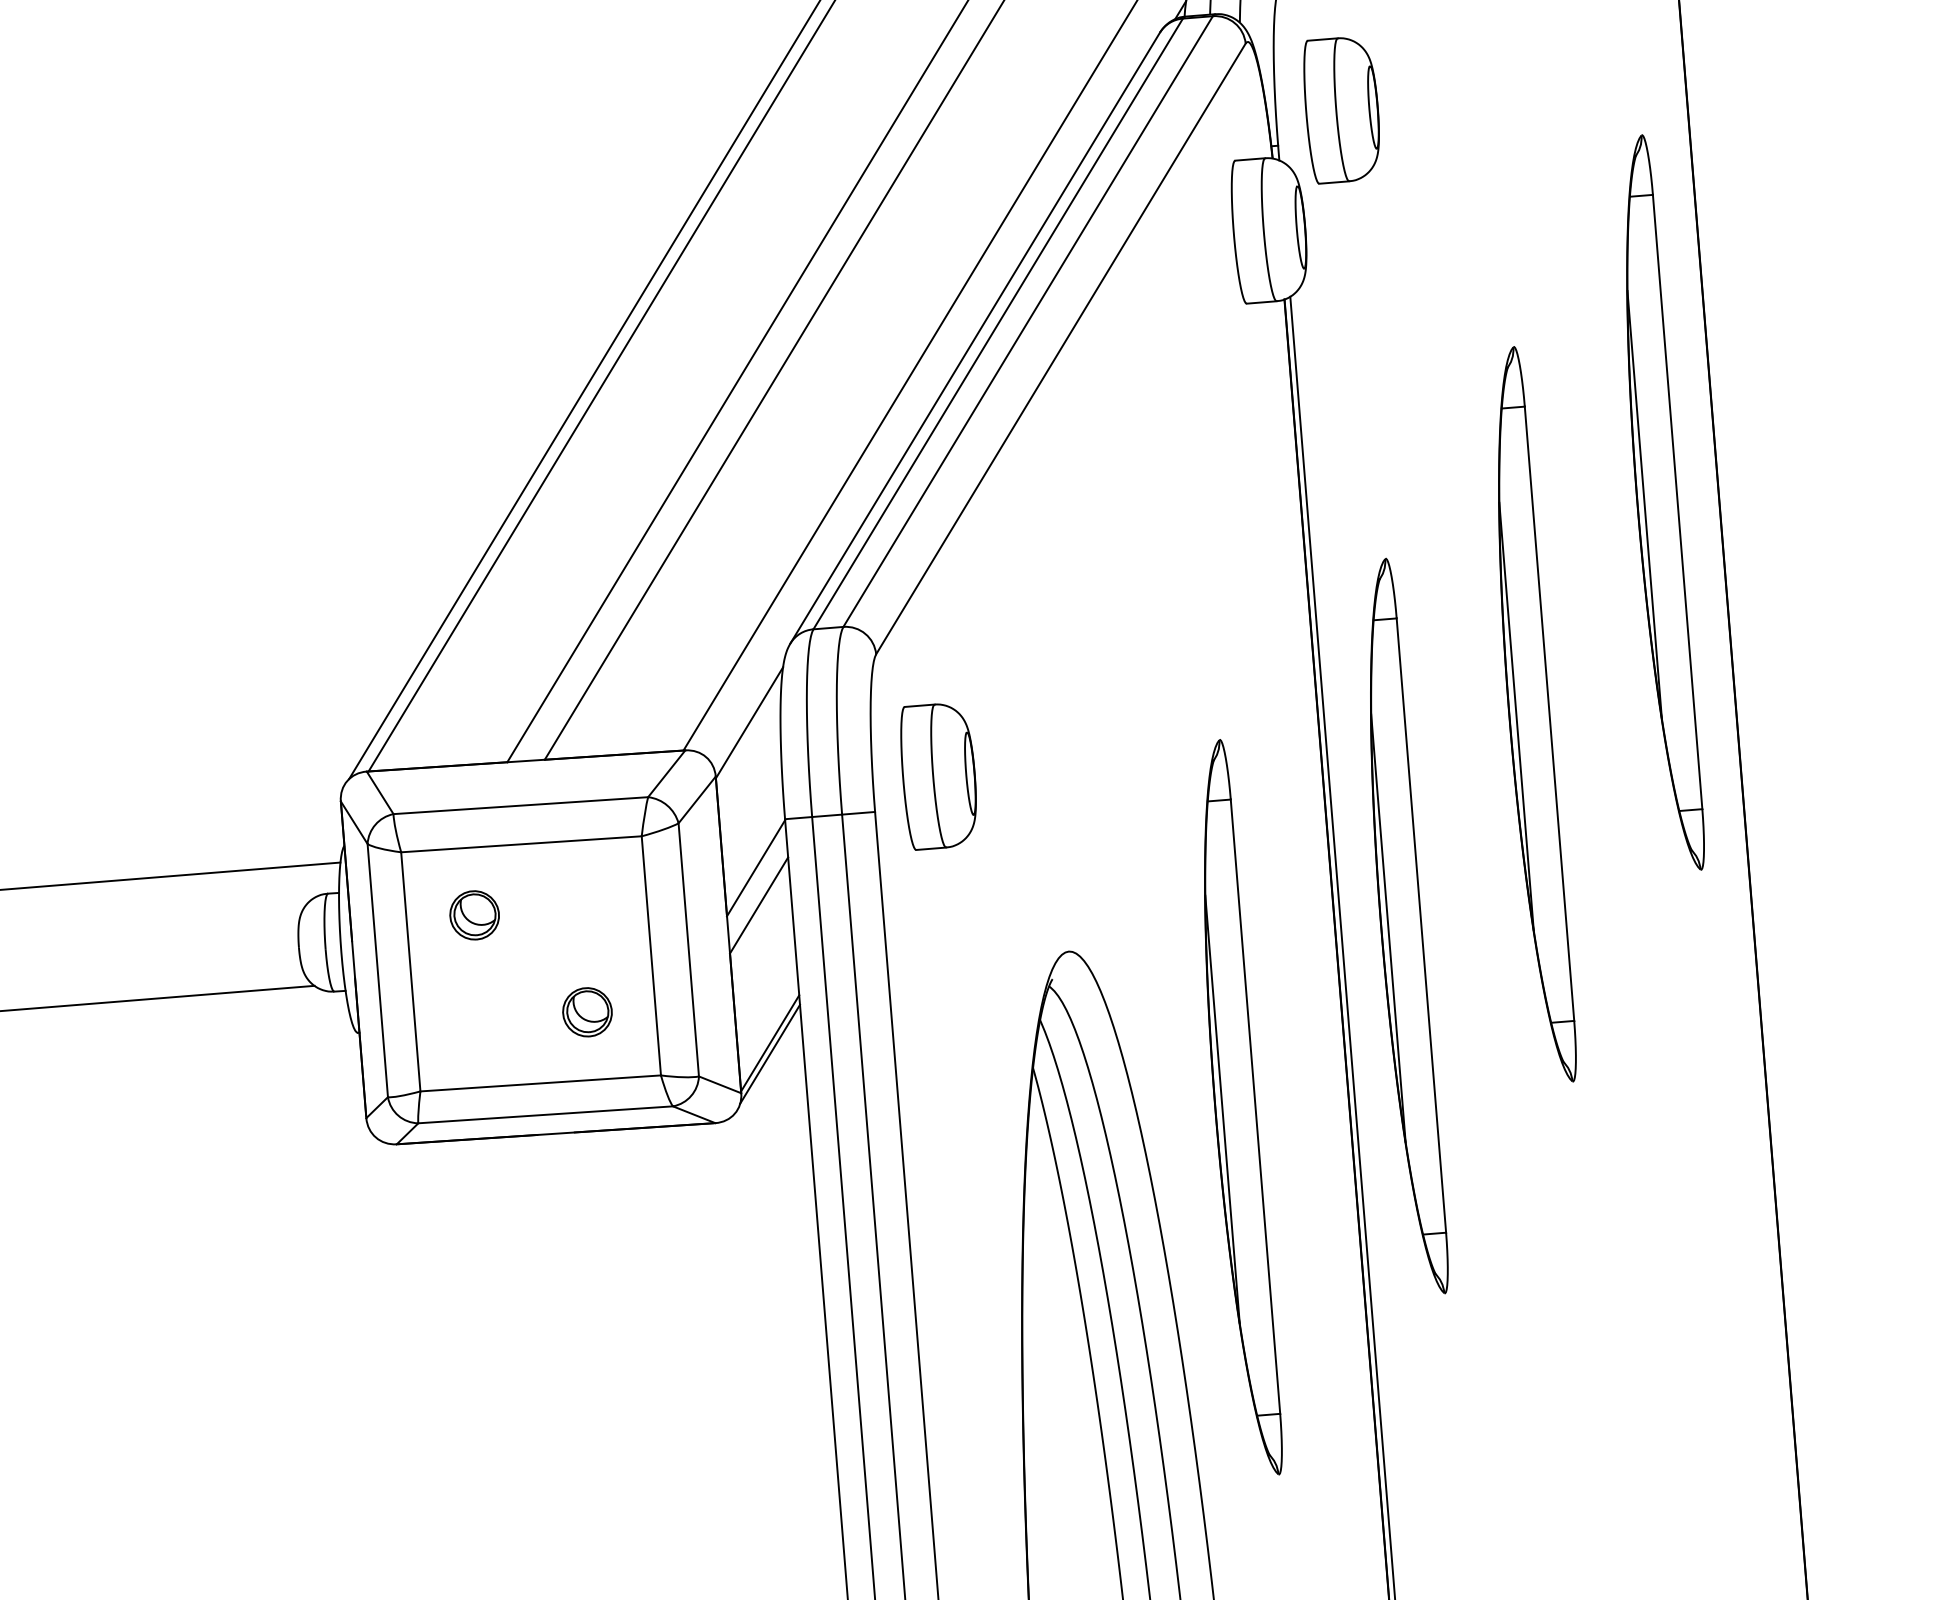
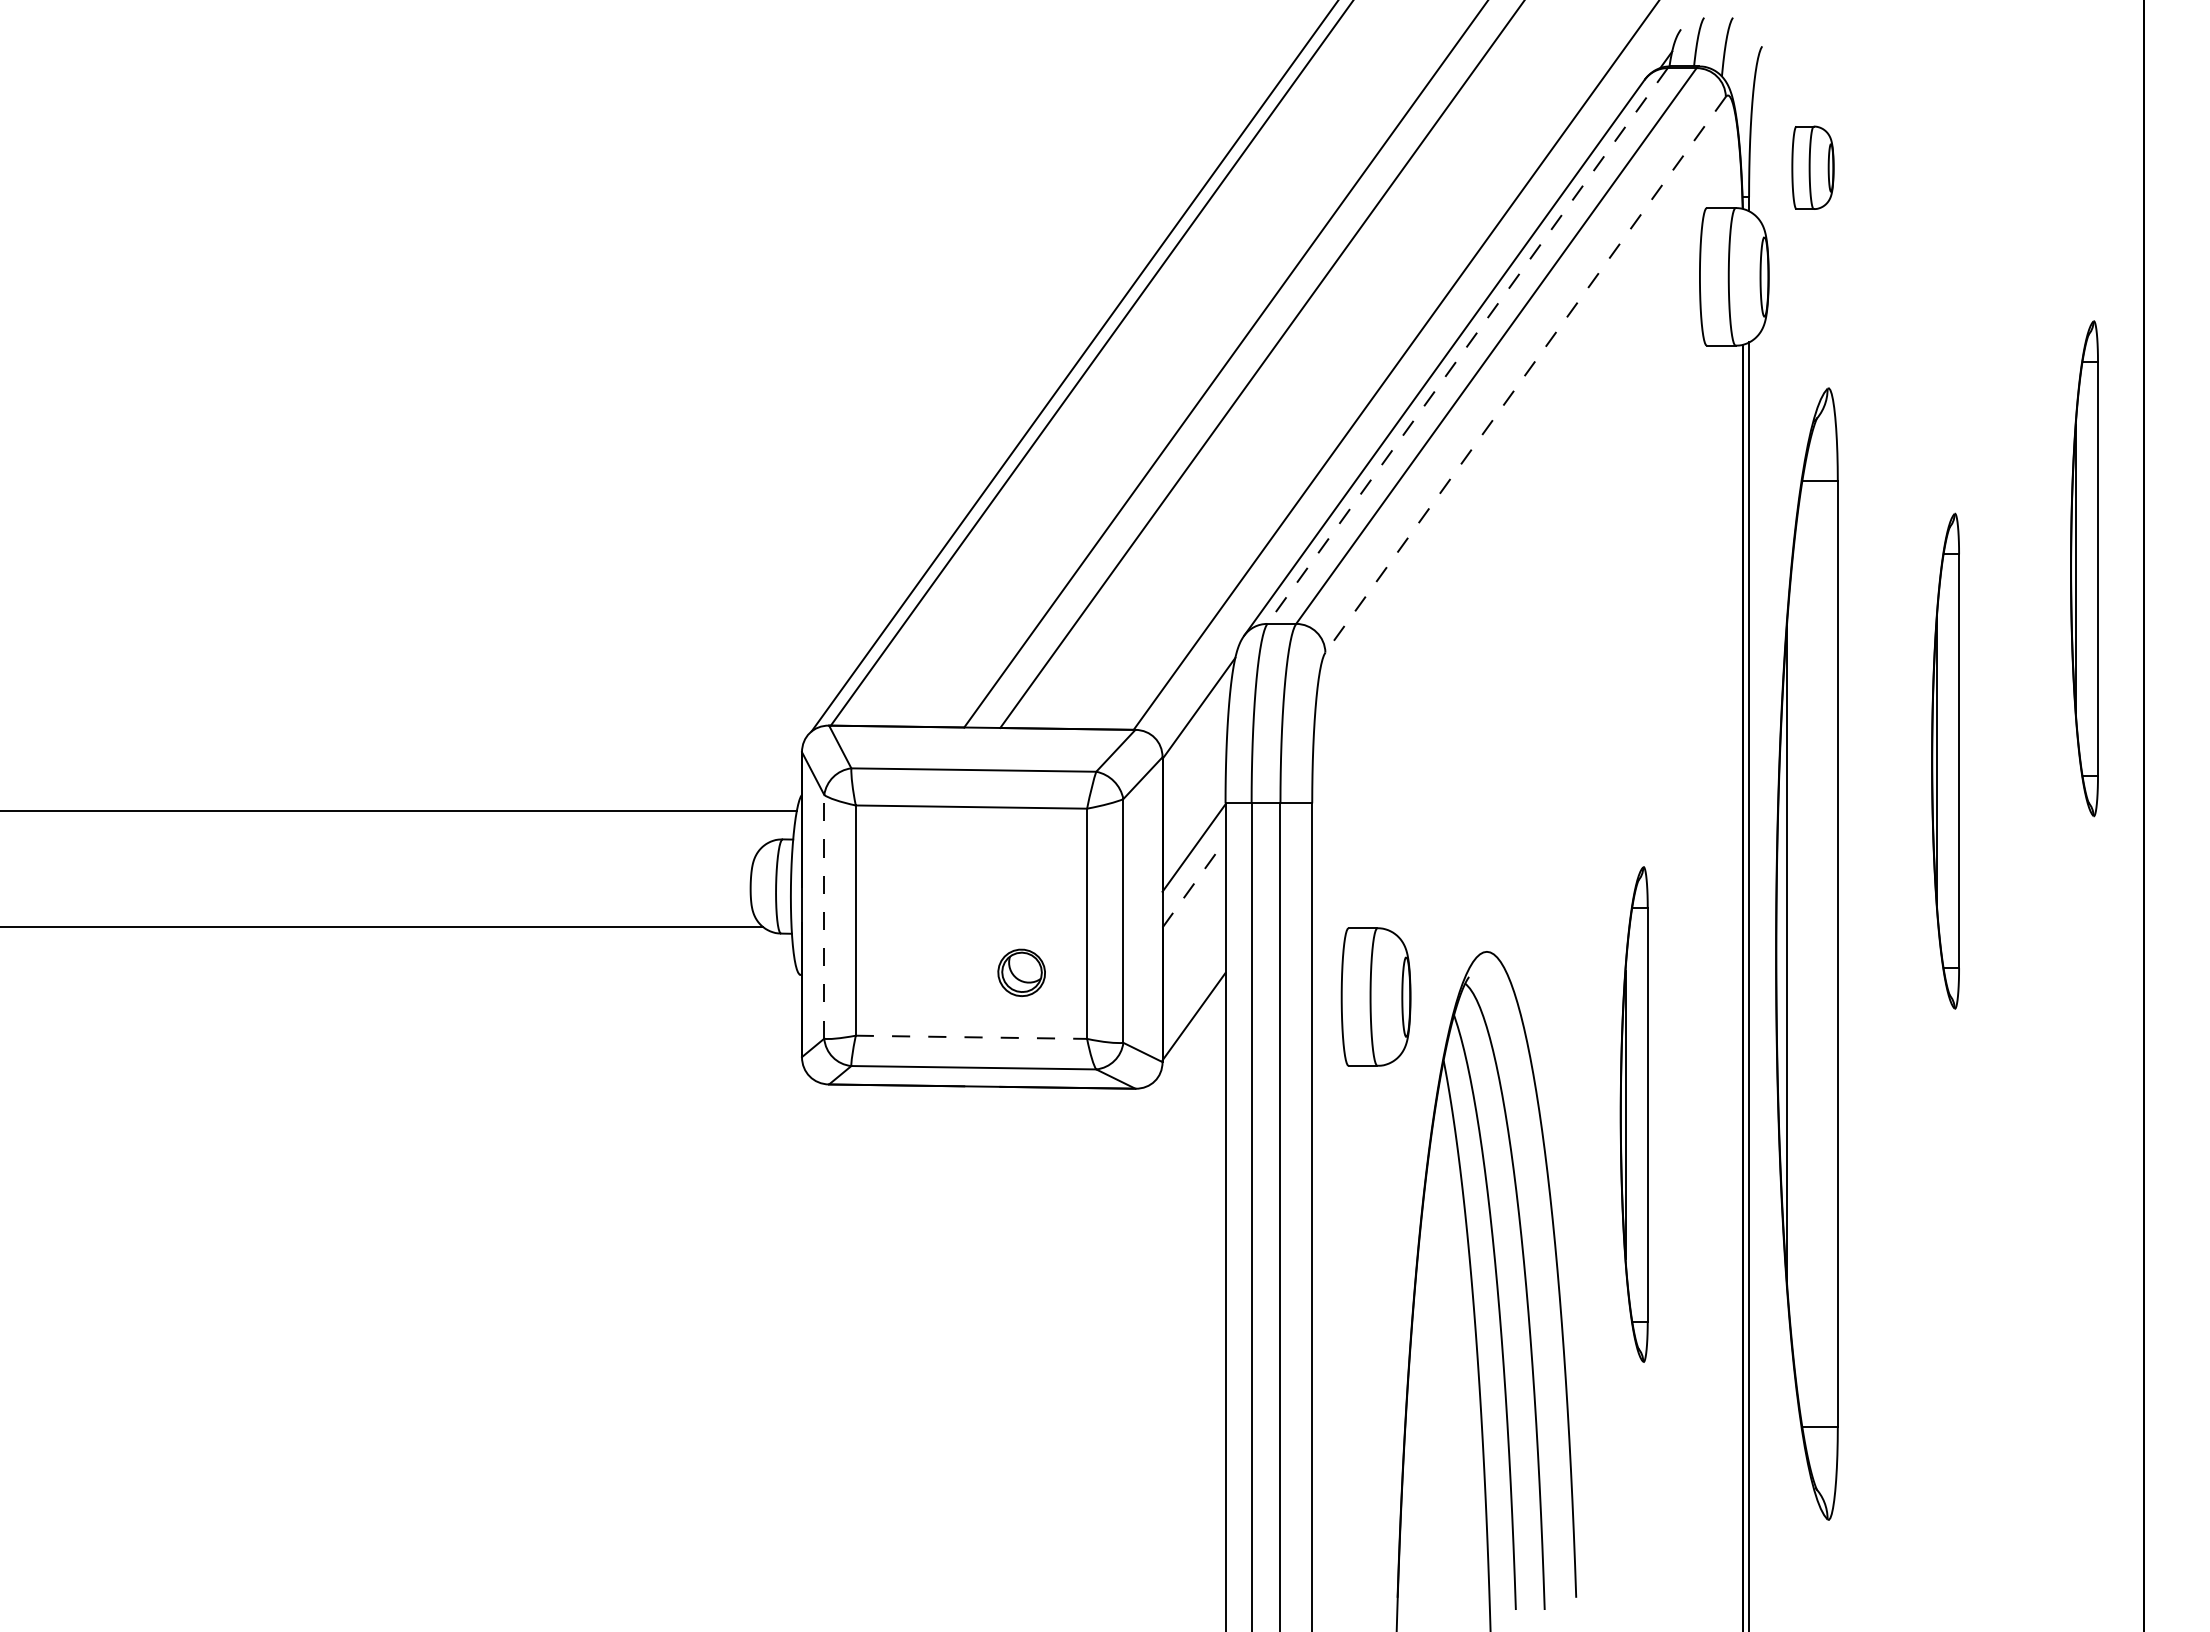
part: (1341, 109) -> (1812, 167), size x0.6
line: (998, 324) -> (1467, 346), solid -> dashed
line: (1060, 348) -> (1525, 374), solid -> dashed
part: (1657, 503) -> (2084, 568), size x0.7
part: (1529, 714) -> (1945, 760), size x0.7
part: (938, 775) -> (1375, 996), moved
line: (759, 905) -> (1194, 883), solid -> dashed
part: (474, 915) -> (921, 871), removed
part: (1401, 926) -> (1806, 953), size x1.6
line: (377, 970) -> (824, 916), solid -> dashed
line: (769, 1053) -> (1192, 1026), removed
line: (540, 1083) -> (971, 1037), solid -> dashed
part: (1235, 1108) -> (1634, 1114), size x0.7

